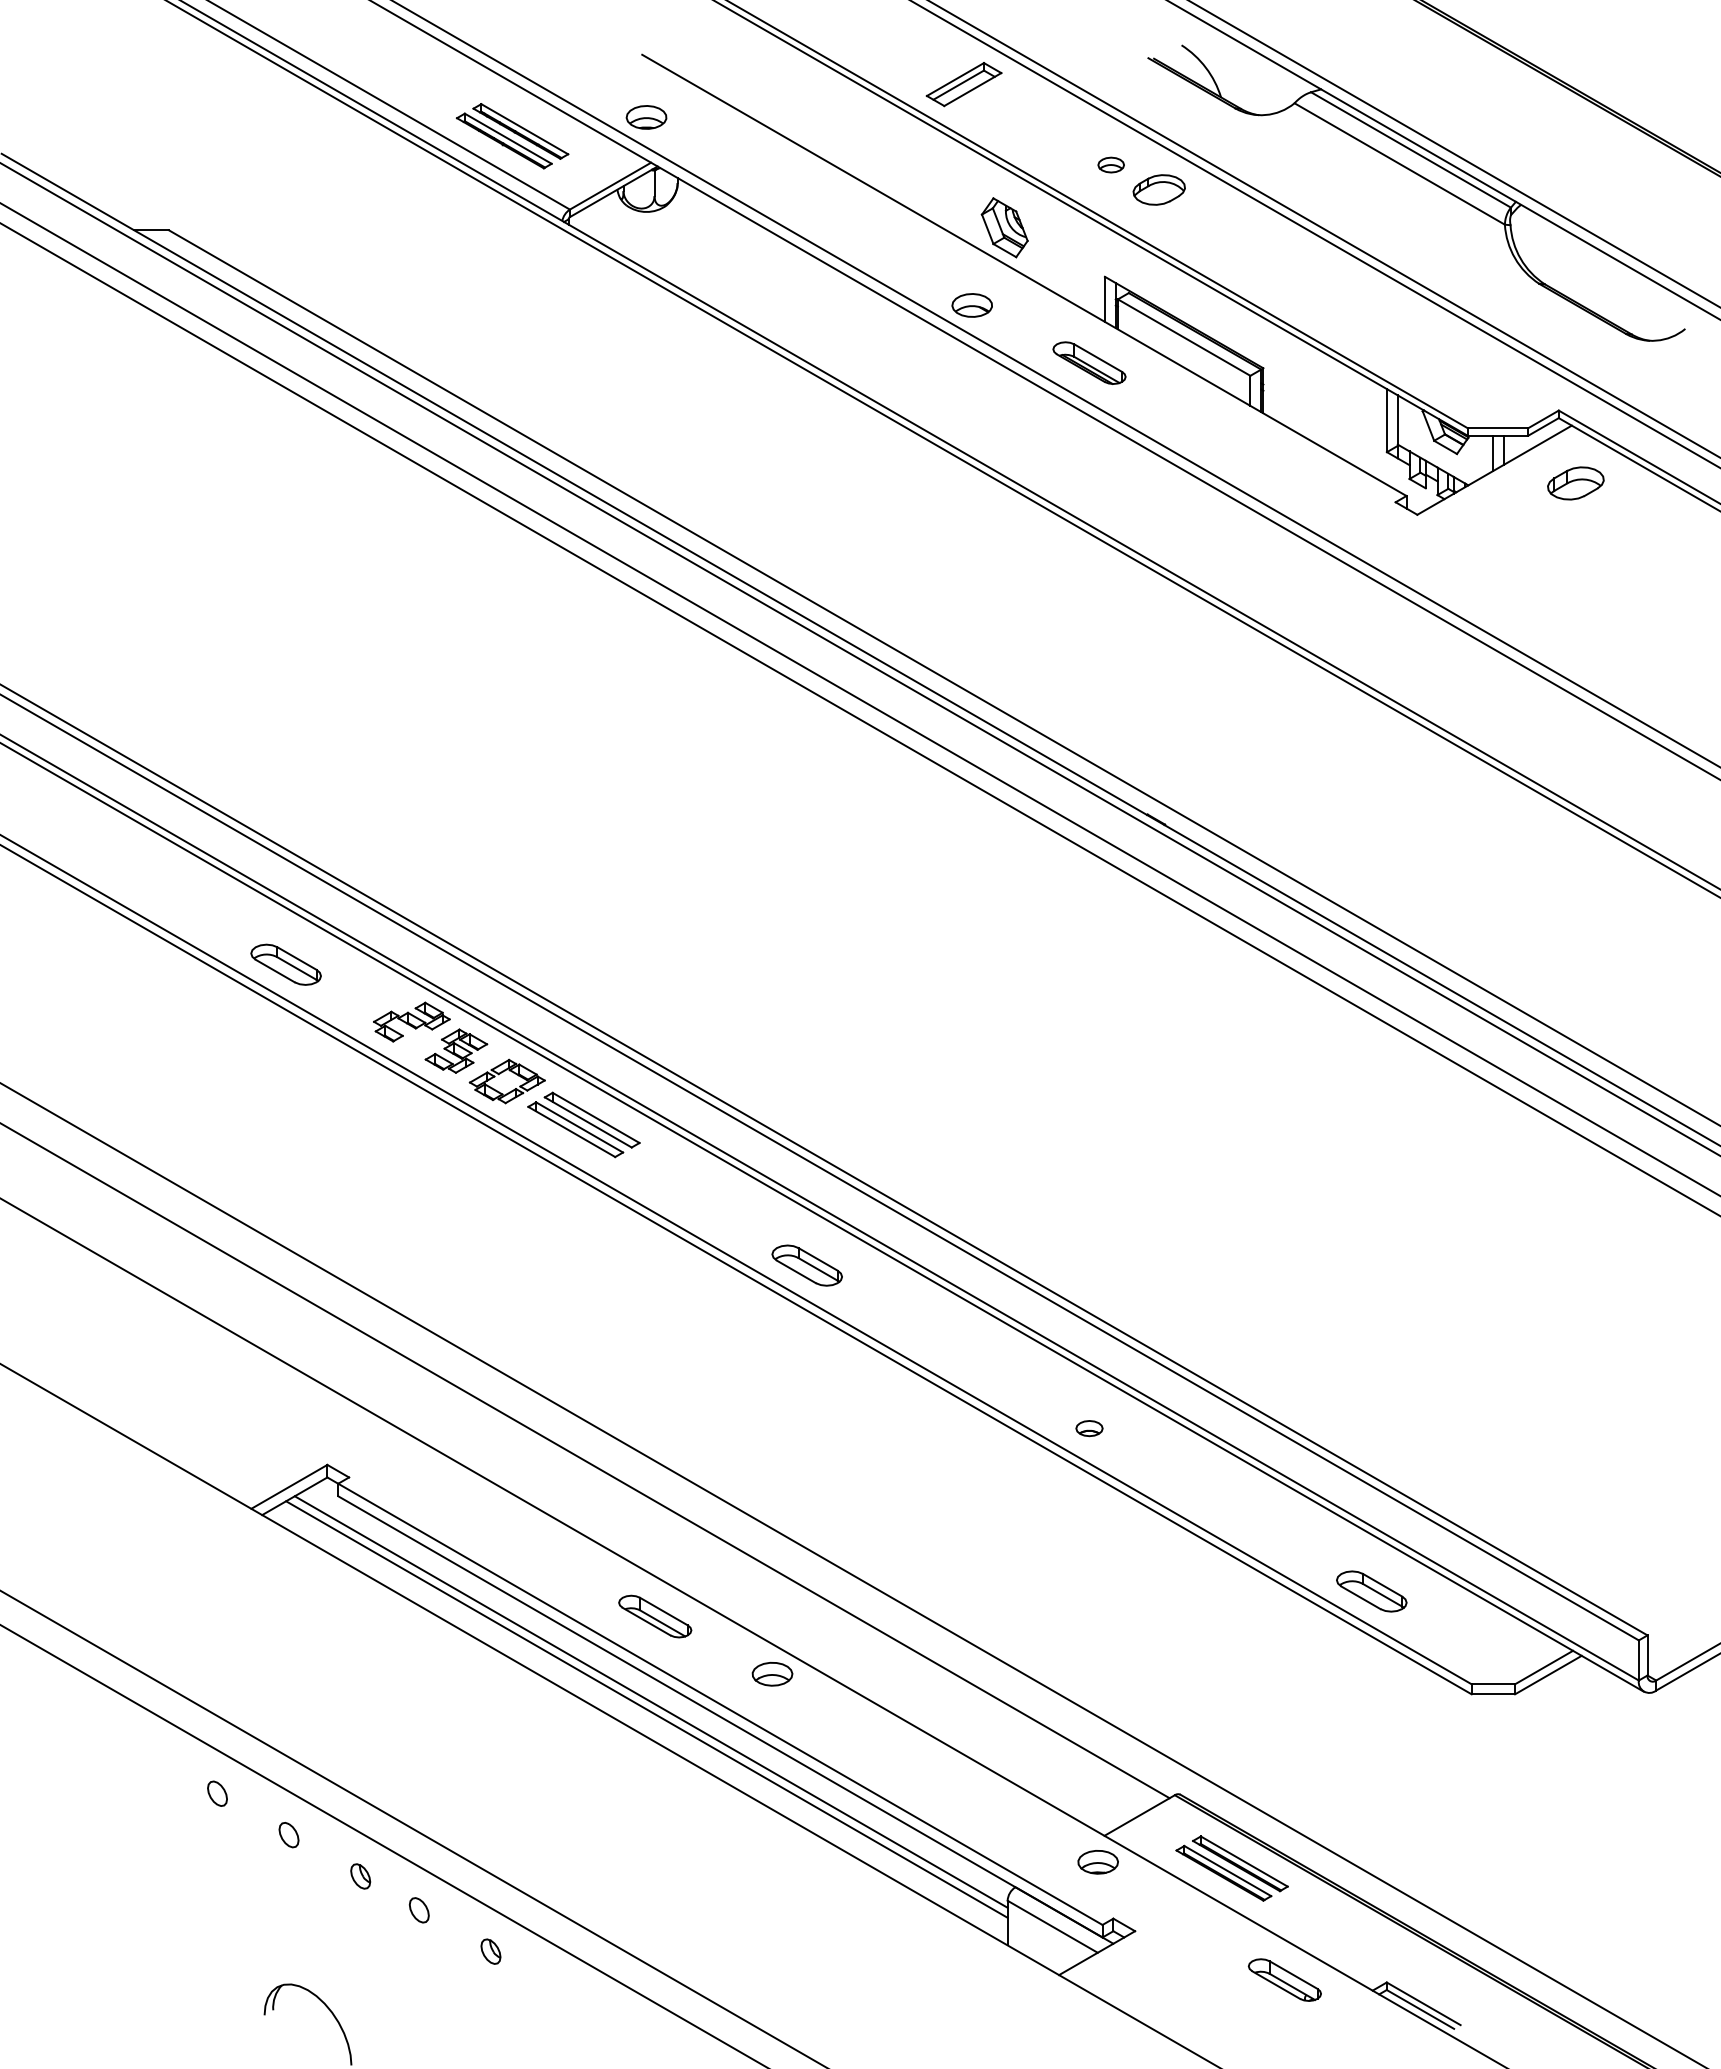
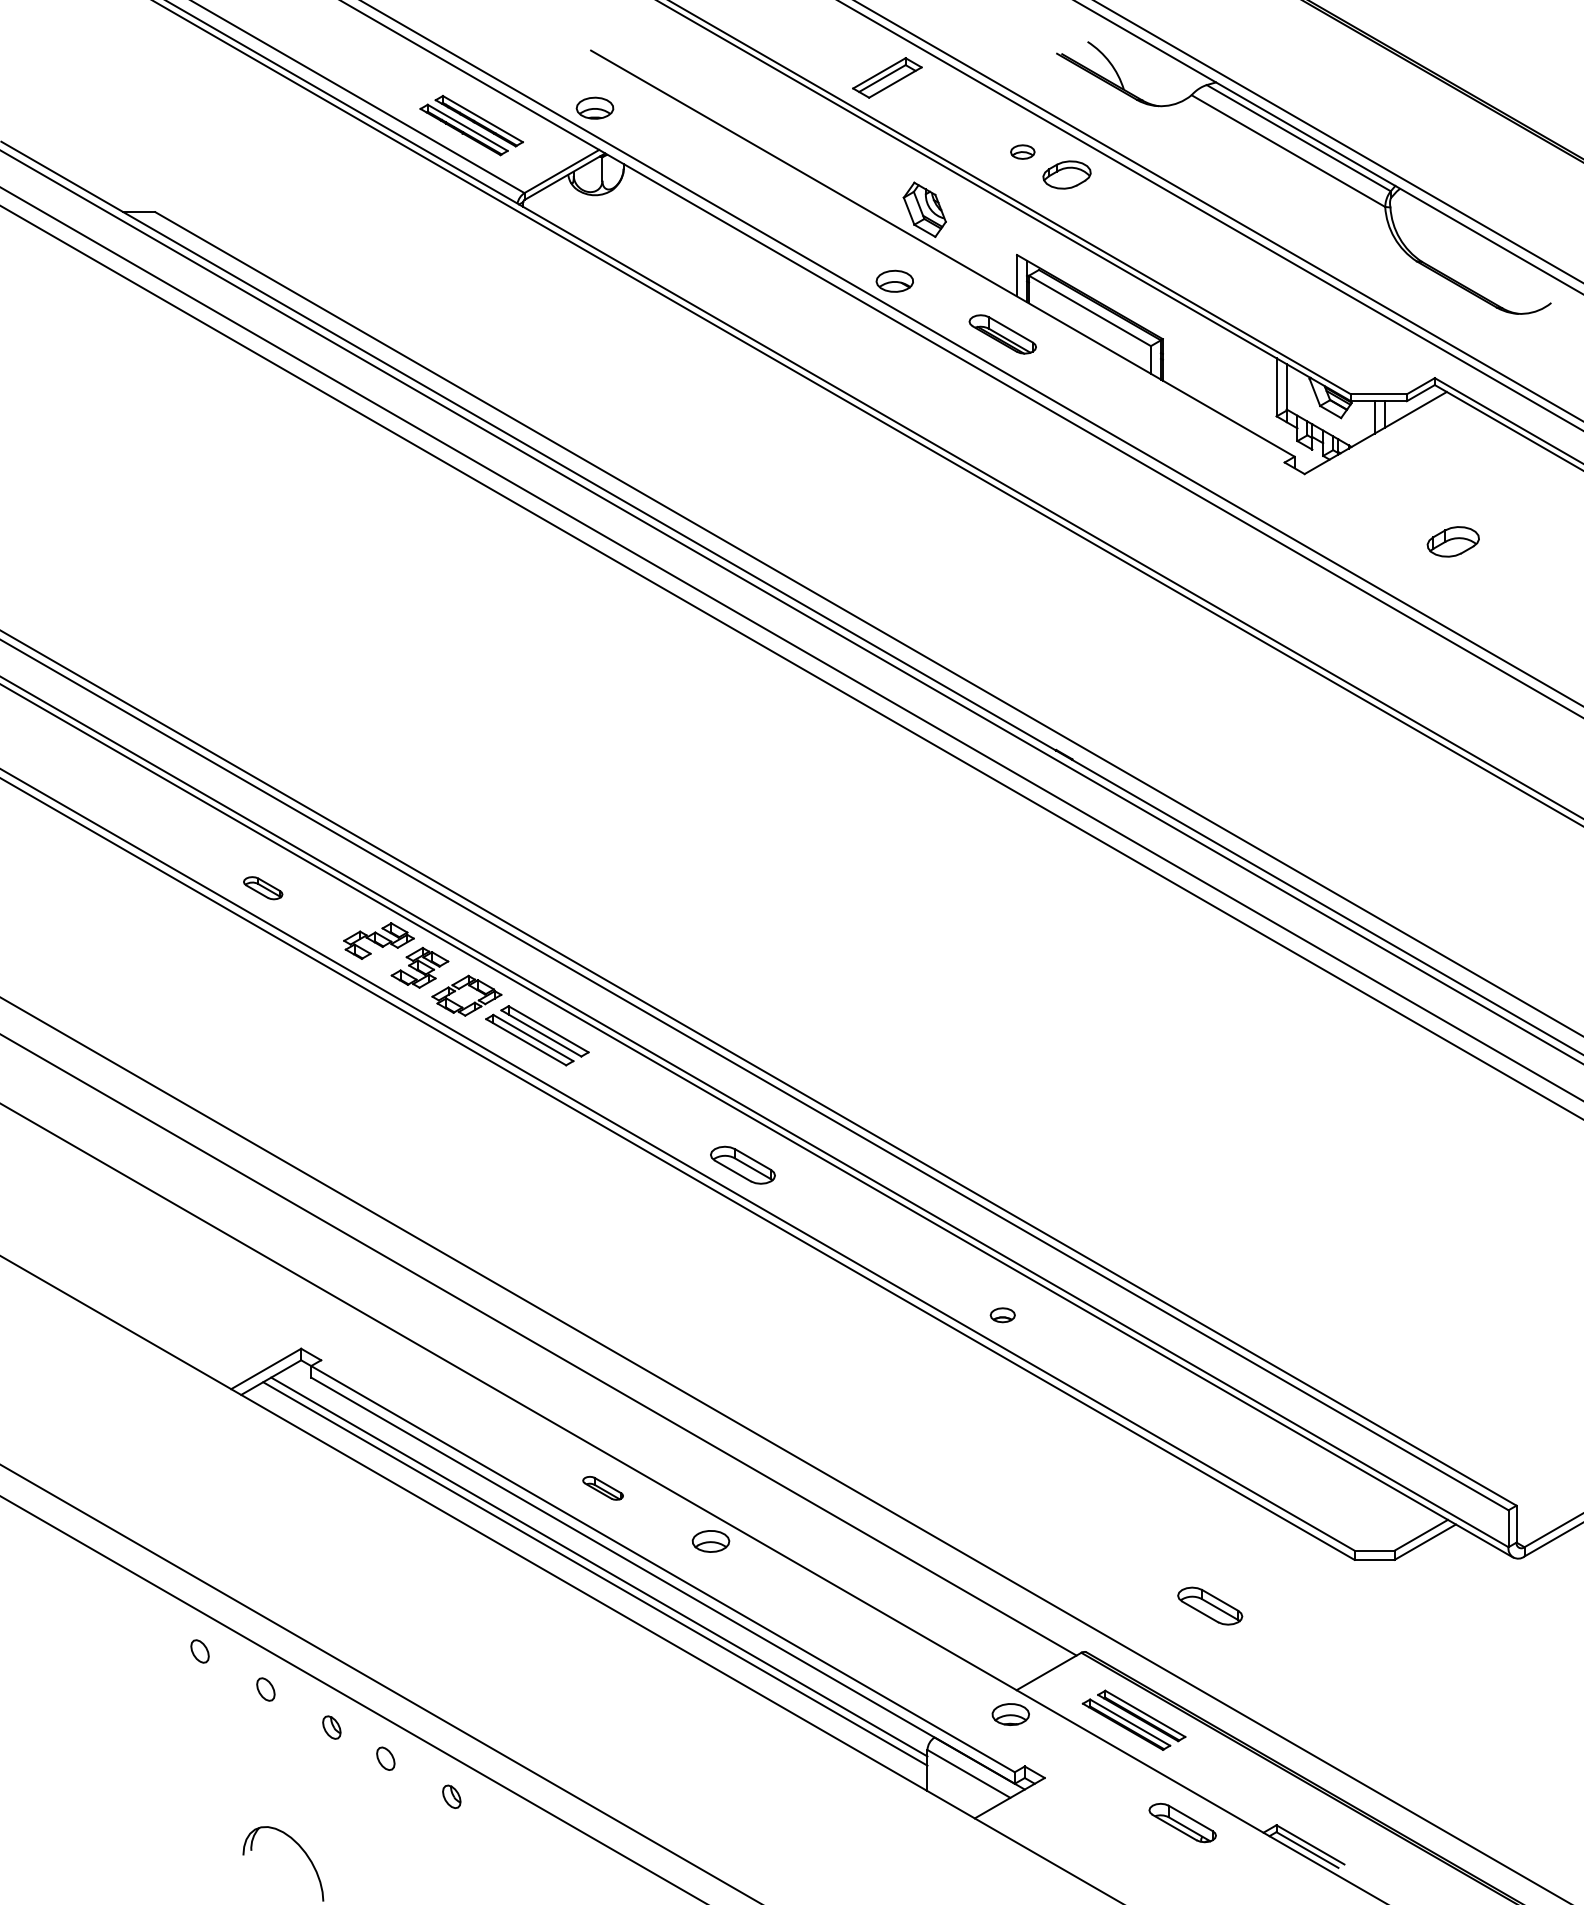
part: (1575, 483) -> (1452, 541), moved
part: (285, 964) -> (262, 888), size x0.6
part: (1371, 1591) -> (1209, 1606), moved
part: (655, 1616) -> (603, 1488), size x0.6

